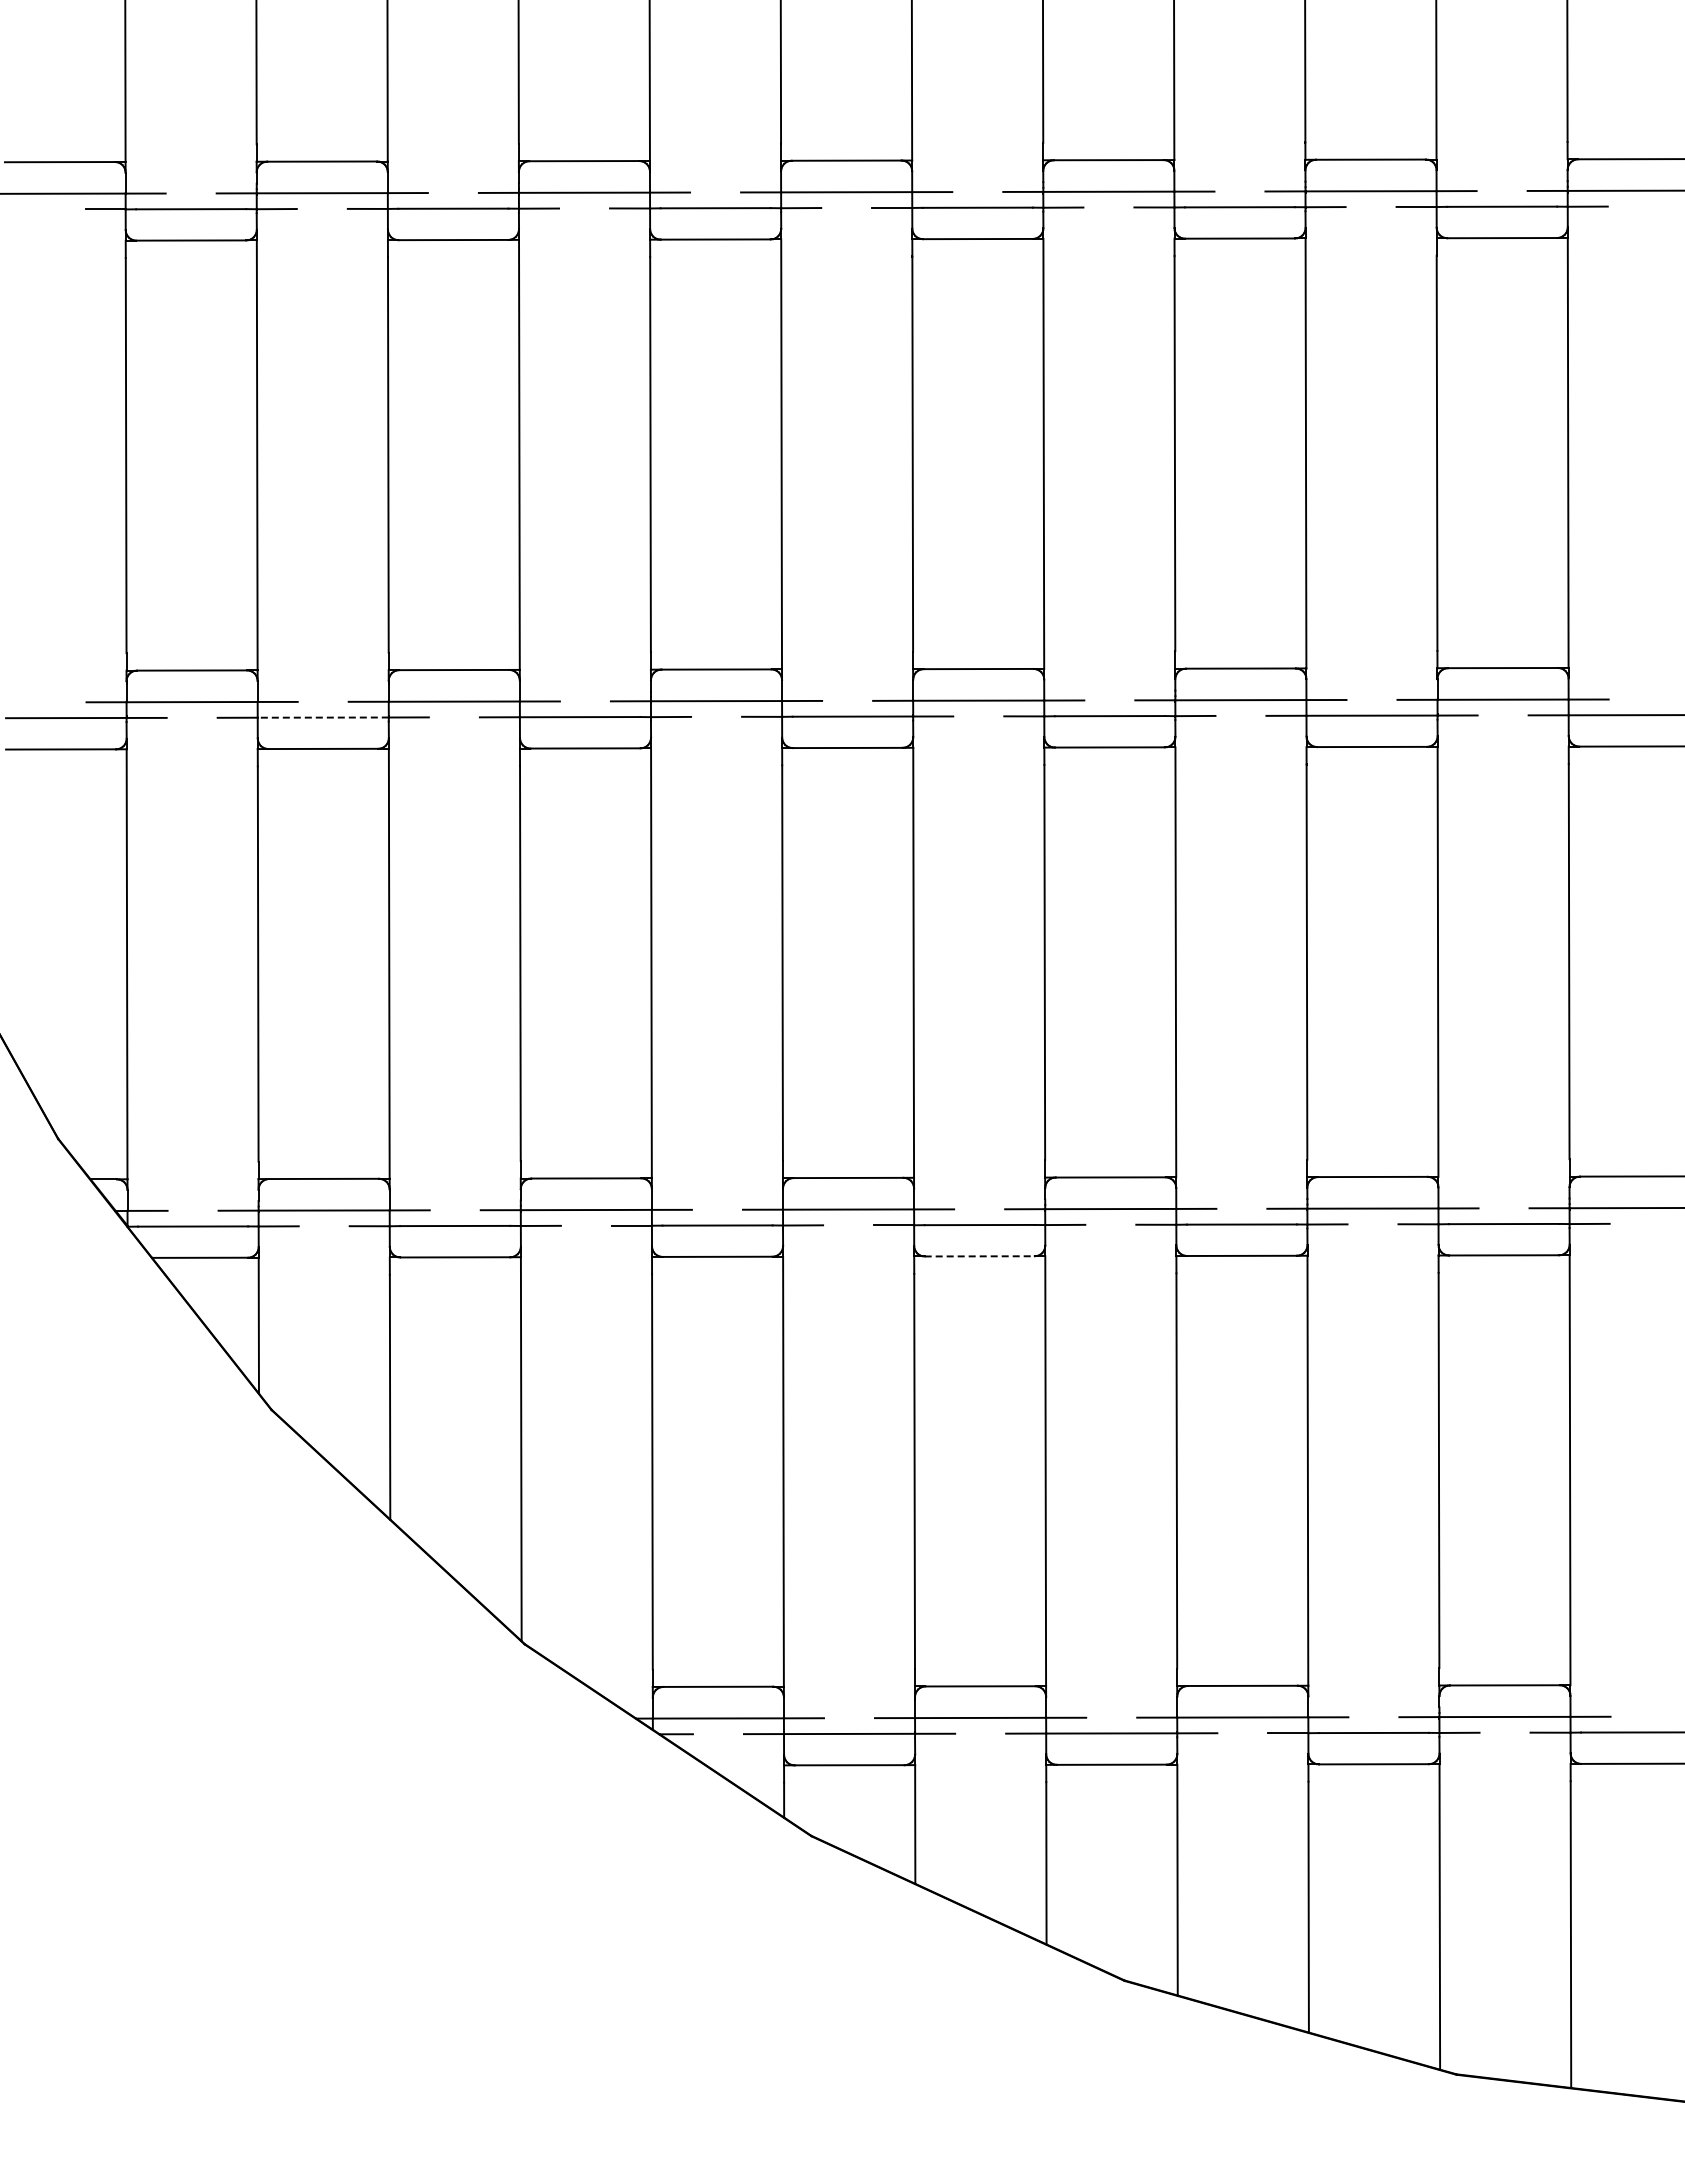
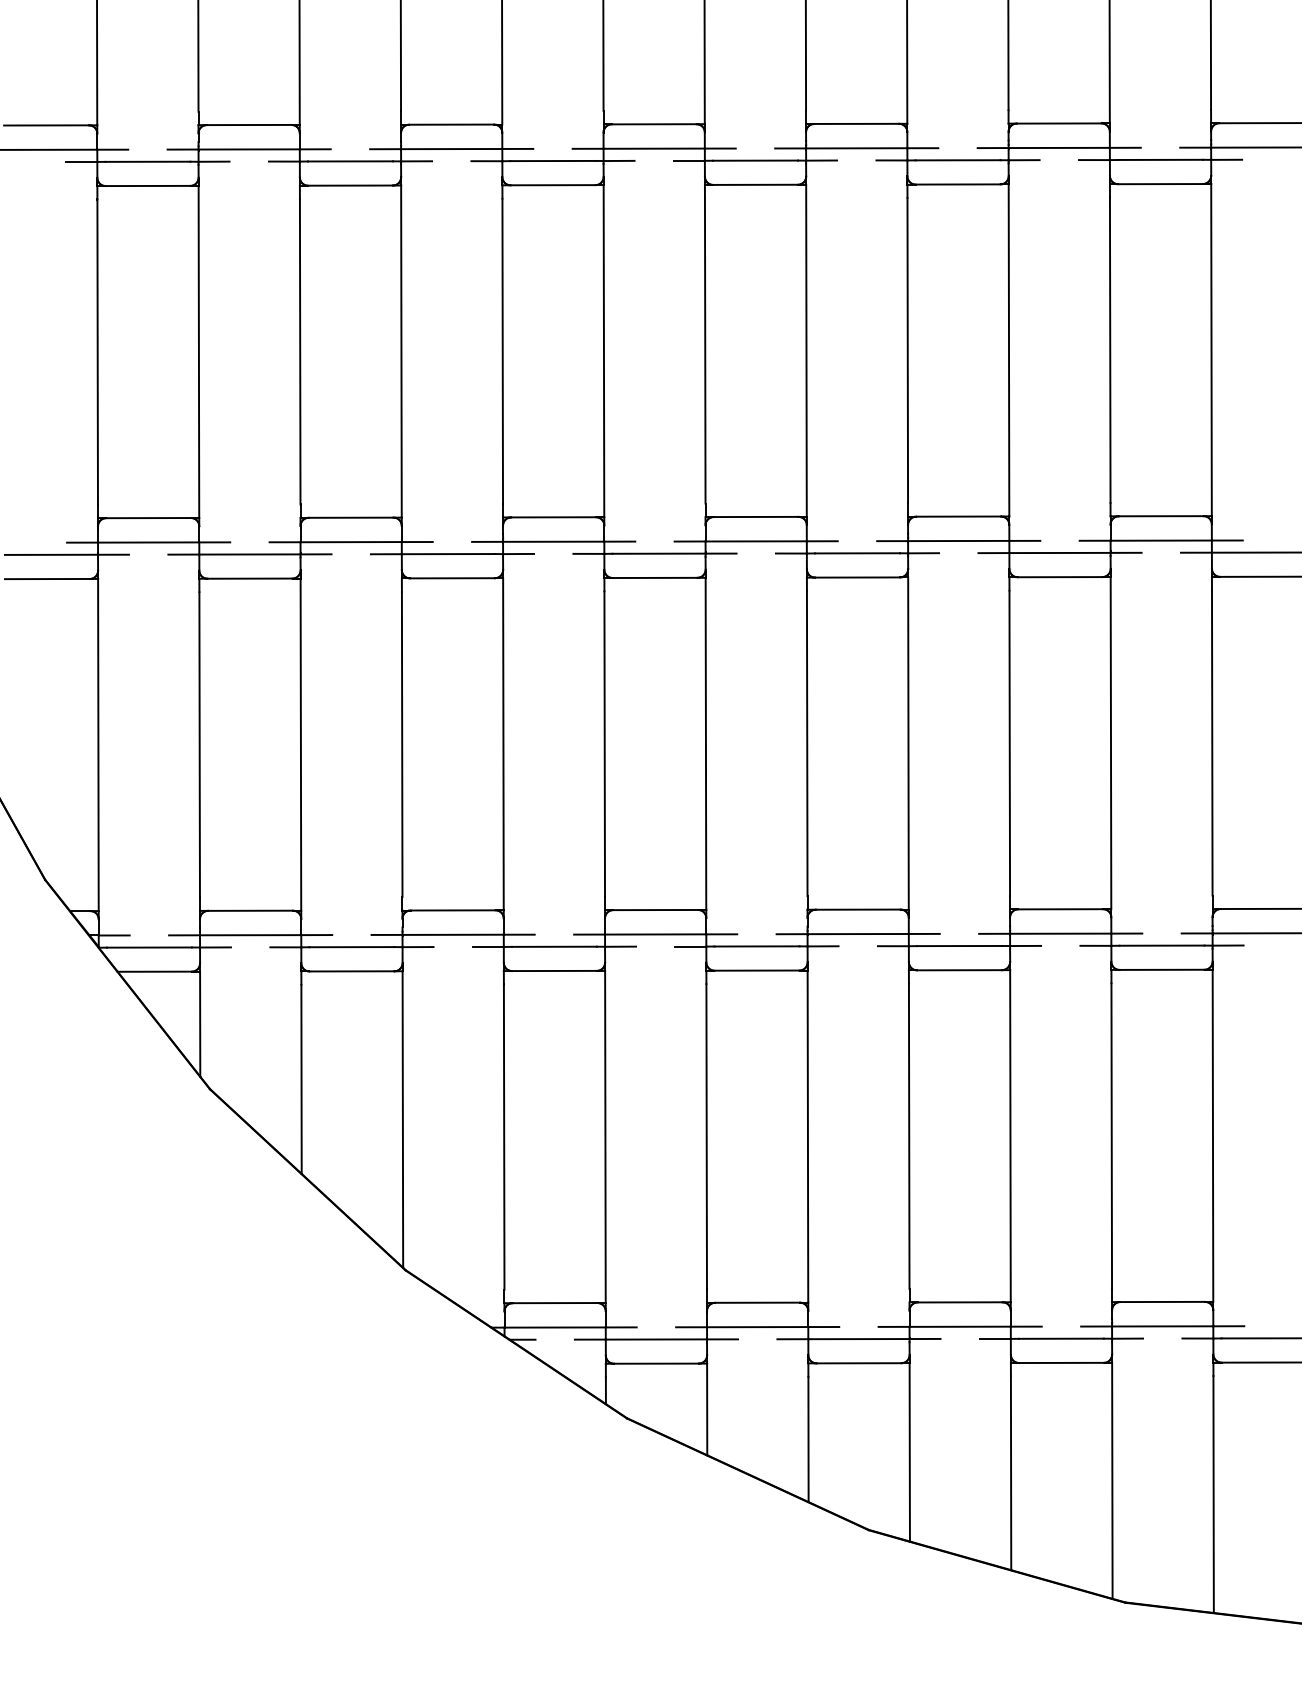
line: (323, 717) -> (250, 554), dashed -> solid
line: (980, 1256) -> (757, 970), dashed -> solid

